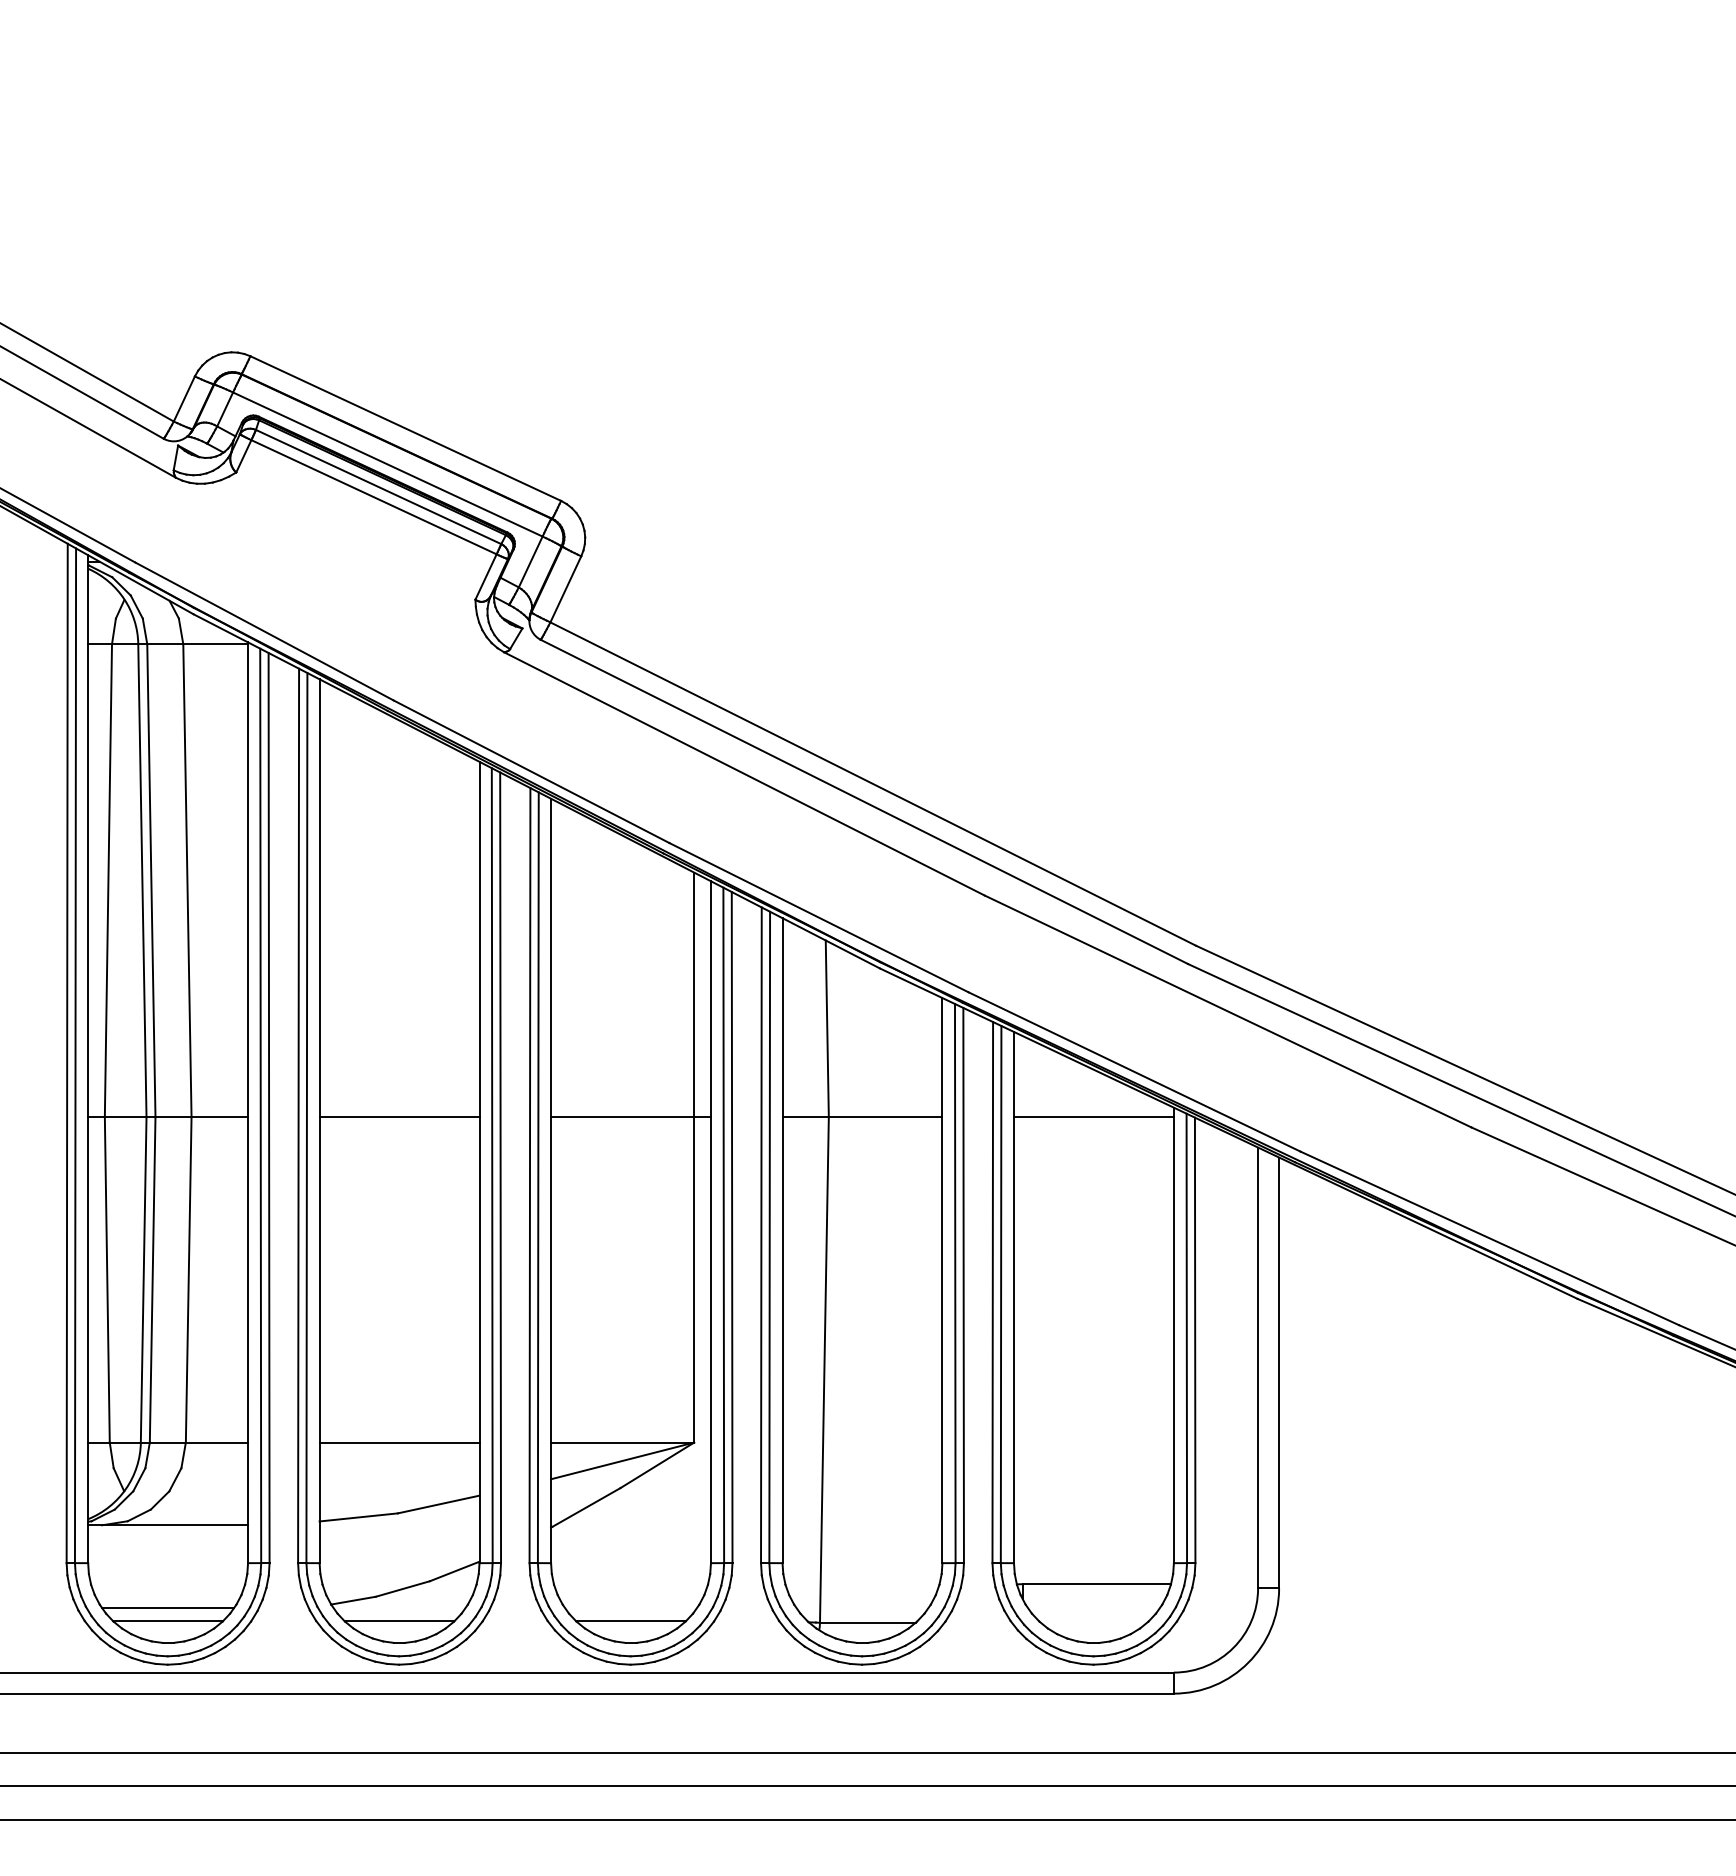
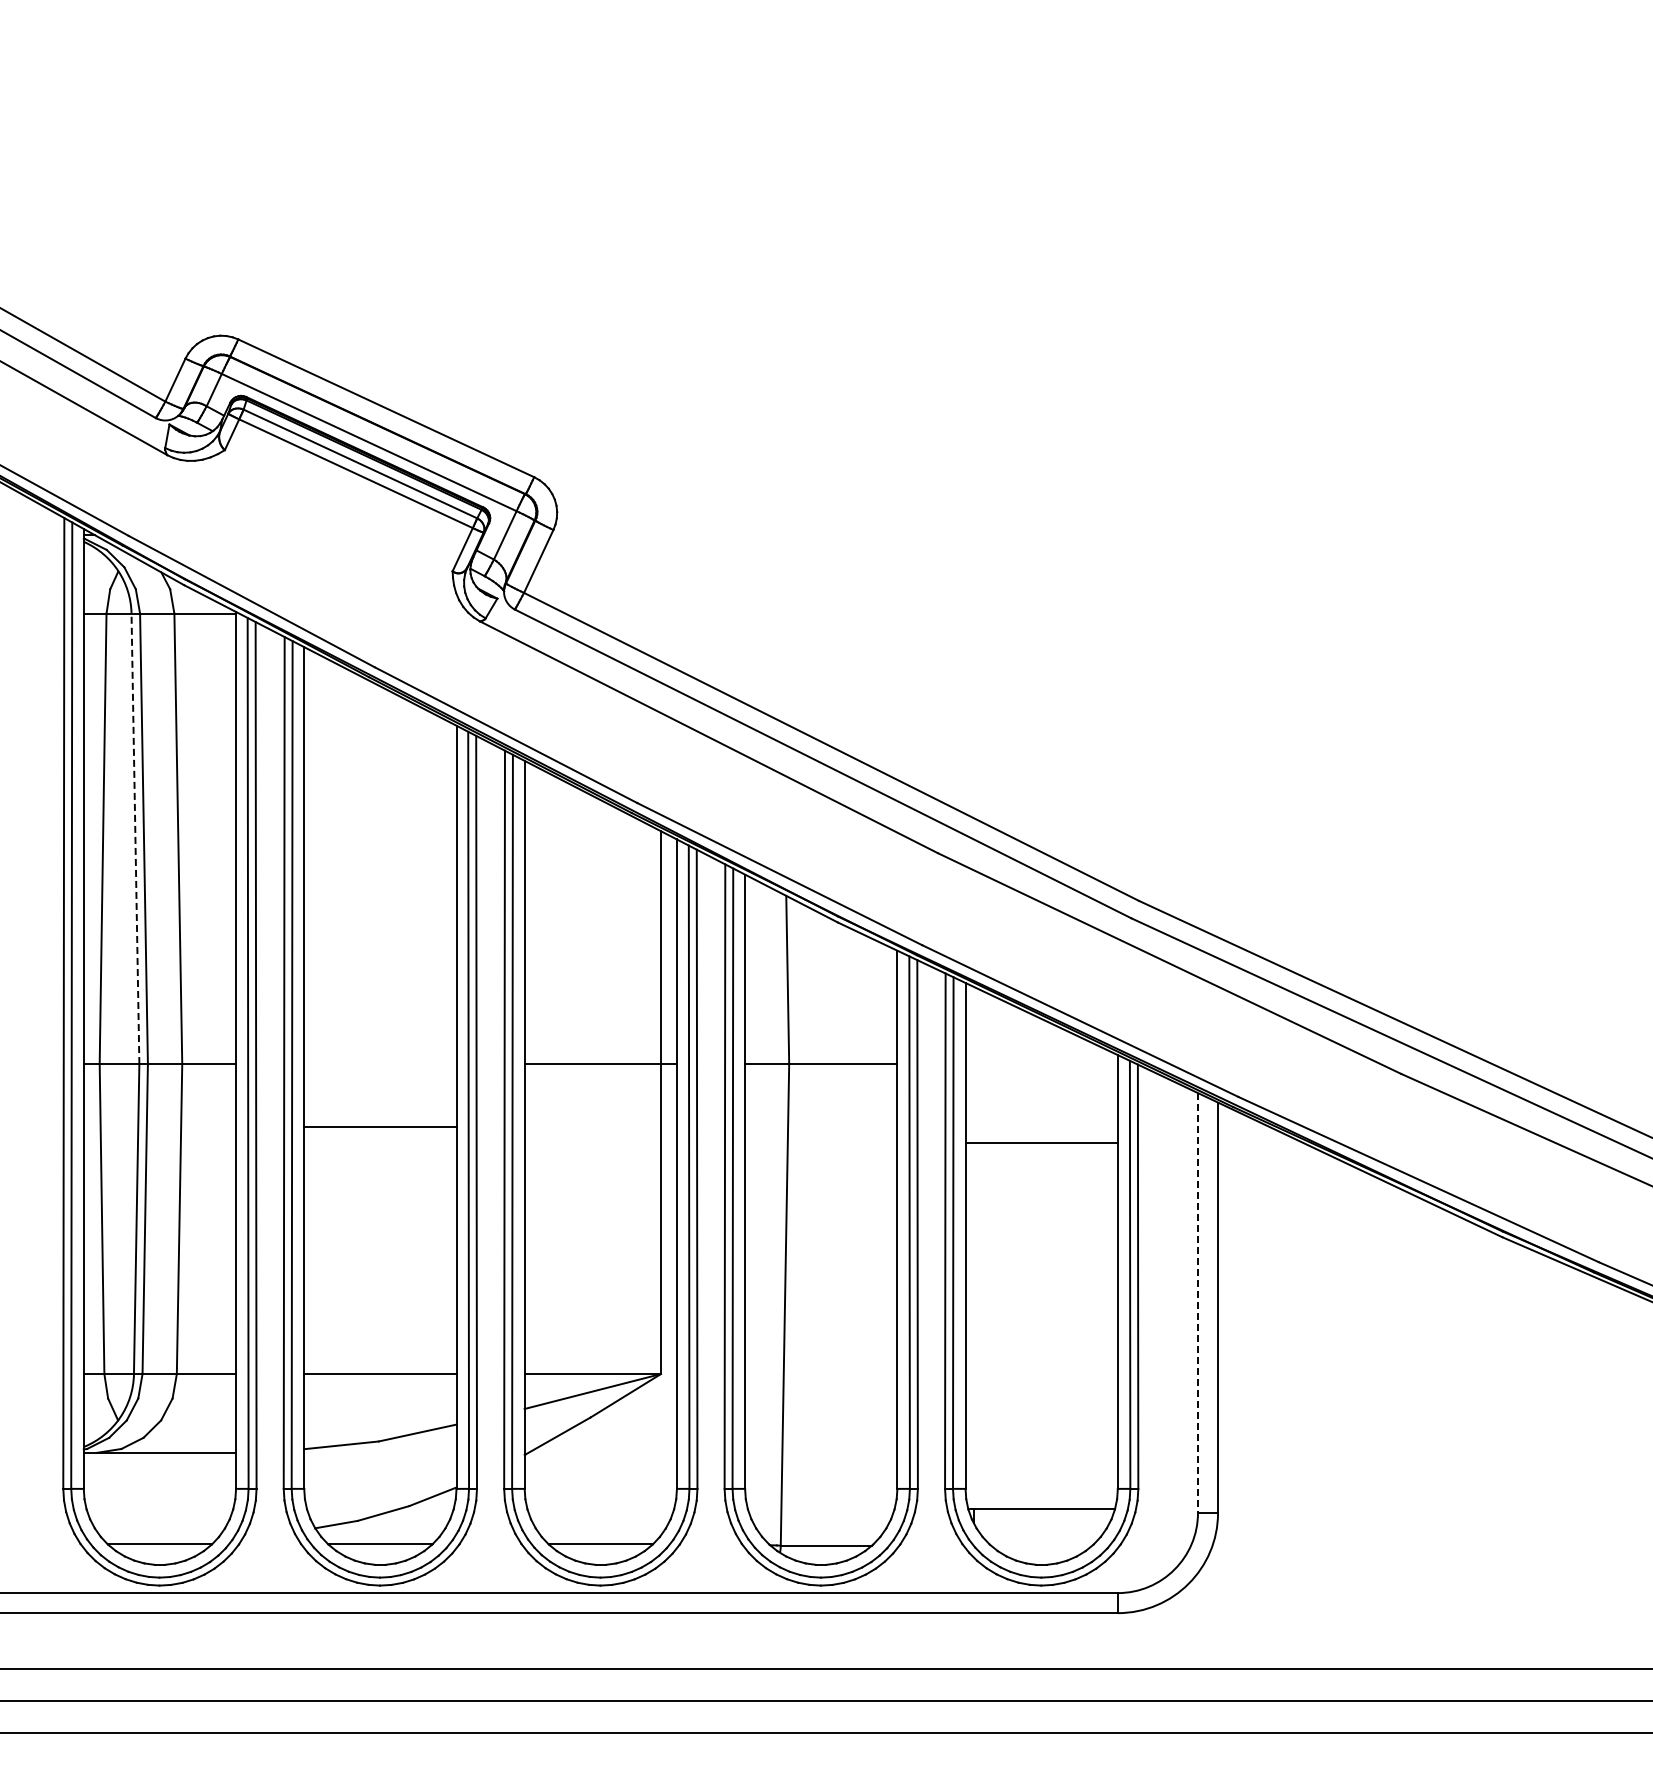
line: (142, 880) -> (135, 838), solid -> dashed
line: (399, 1117) -> (380, 1127), moved
line: (1093, 1117) -> (1041, 1143), moved
line: (1258, 1368) -> (1198, 1303), solid -> dashed
line: (167, 1607) -> (159, 1531), removed

